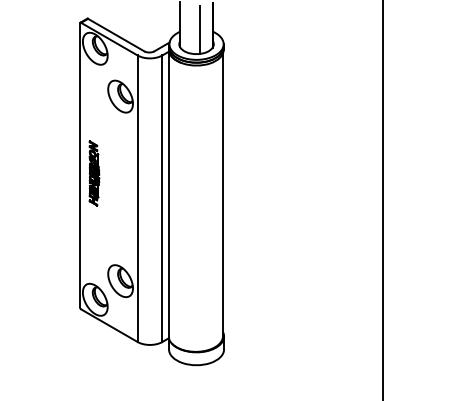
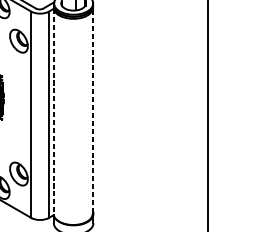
line: (169, 195) -> (54, 112), solid -> dashed
line: (223, 195) -> (93, 112), solid -> dashed

